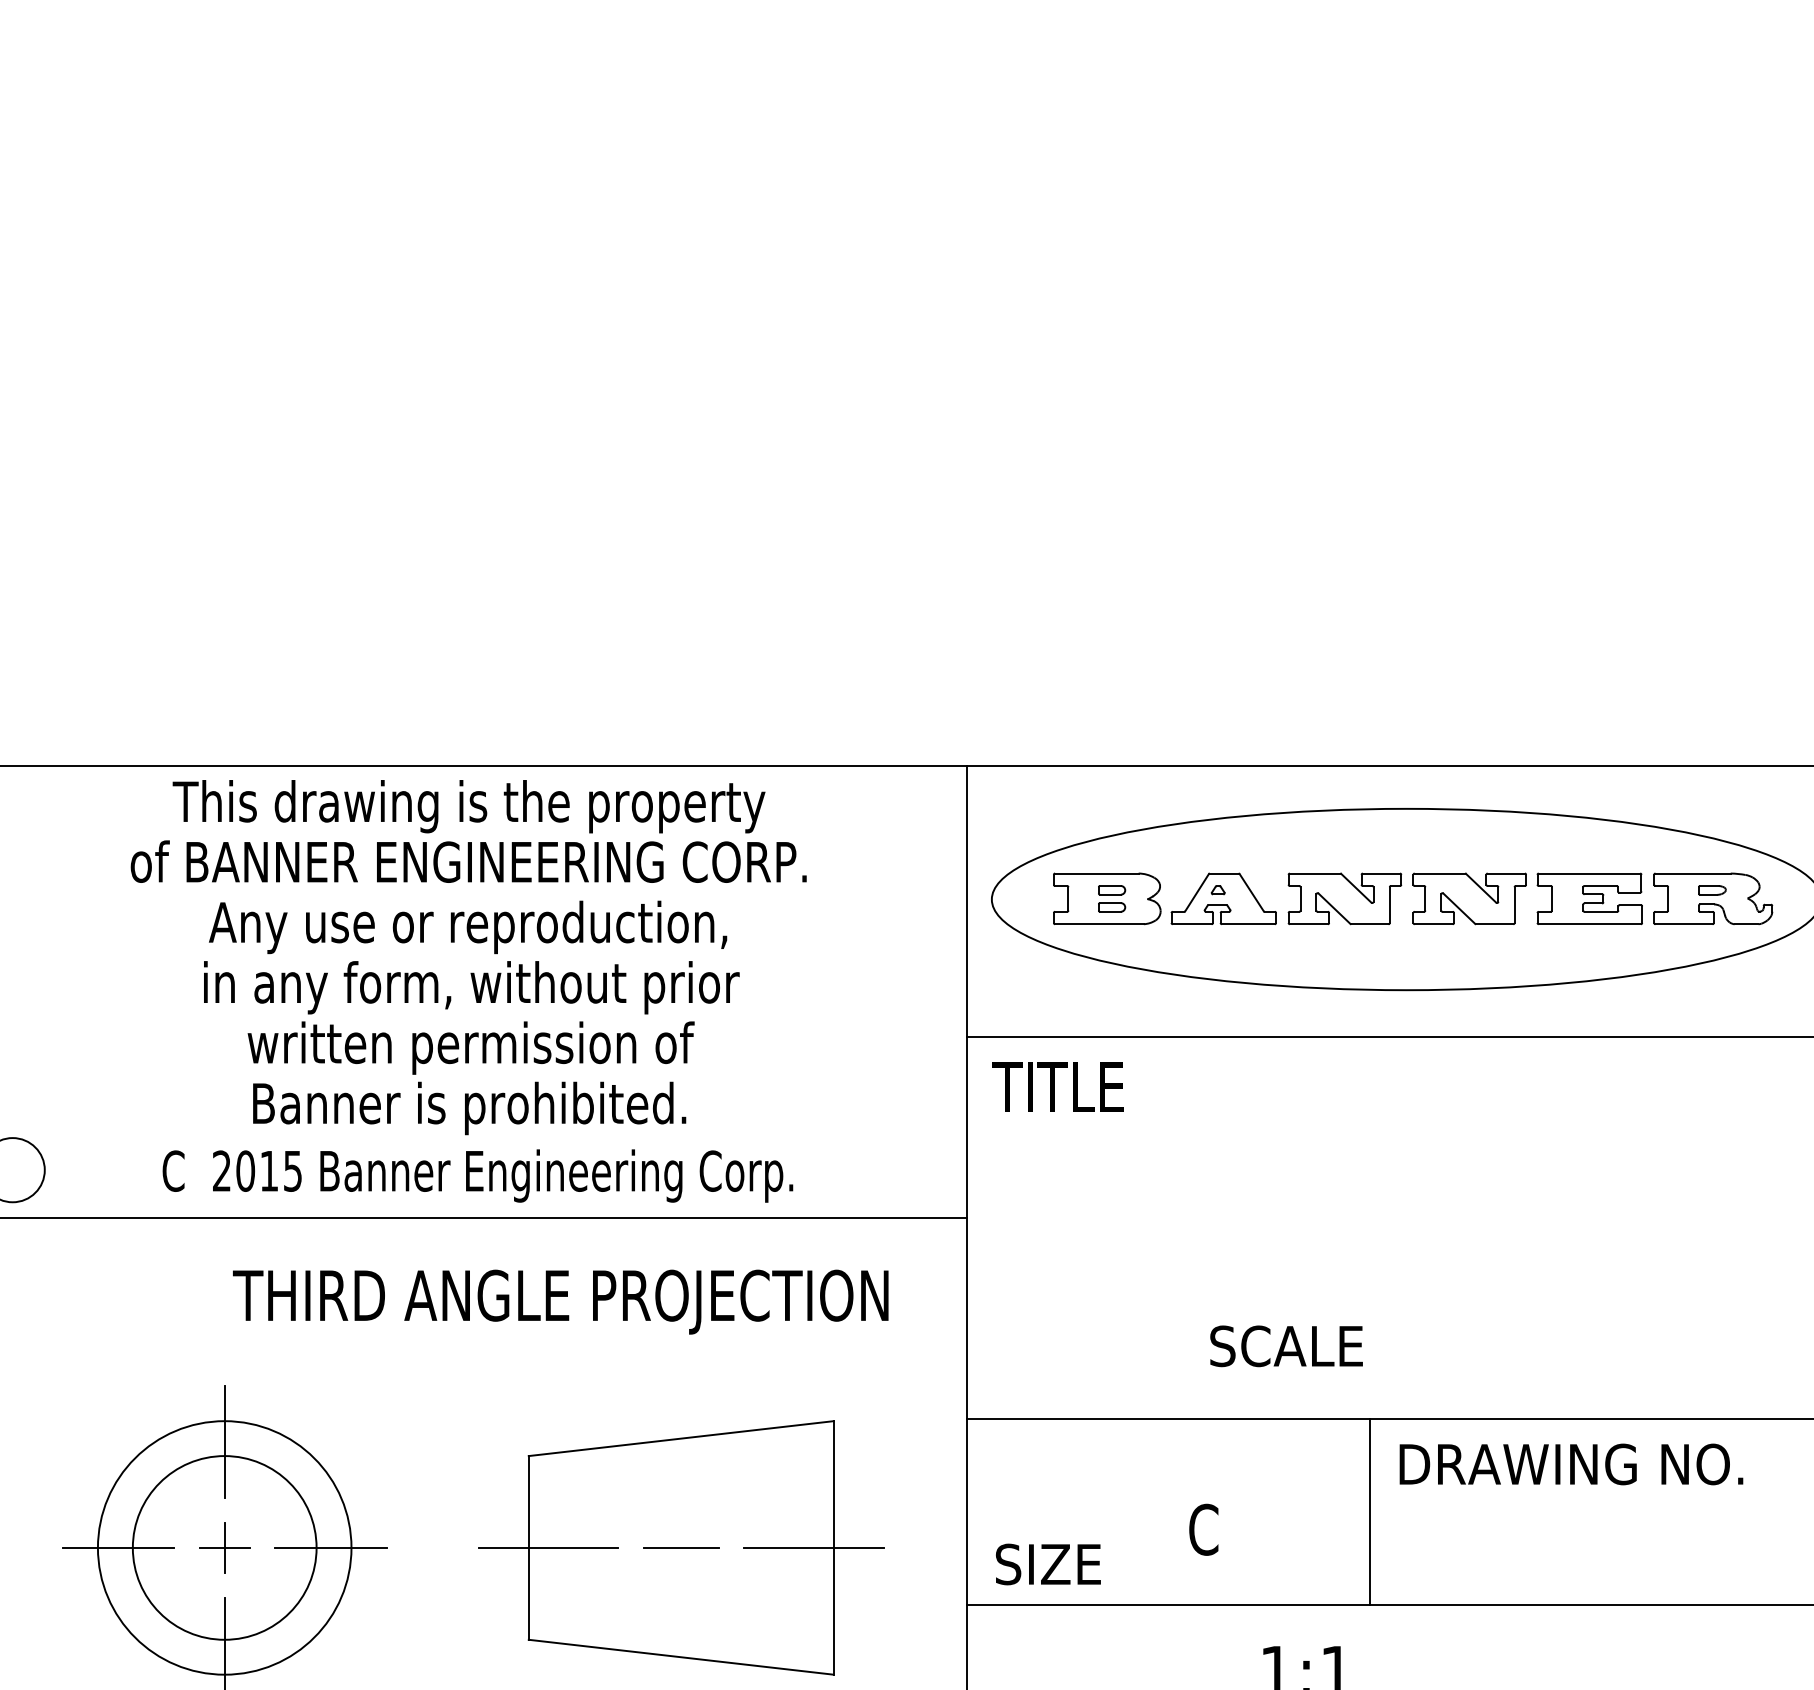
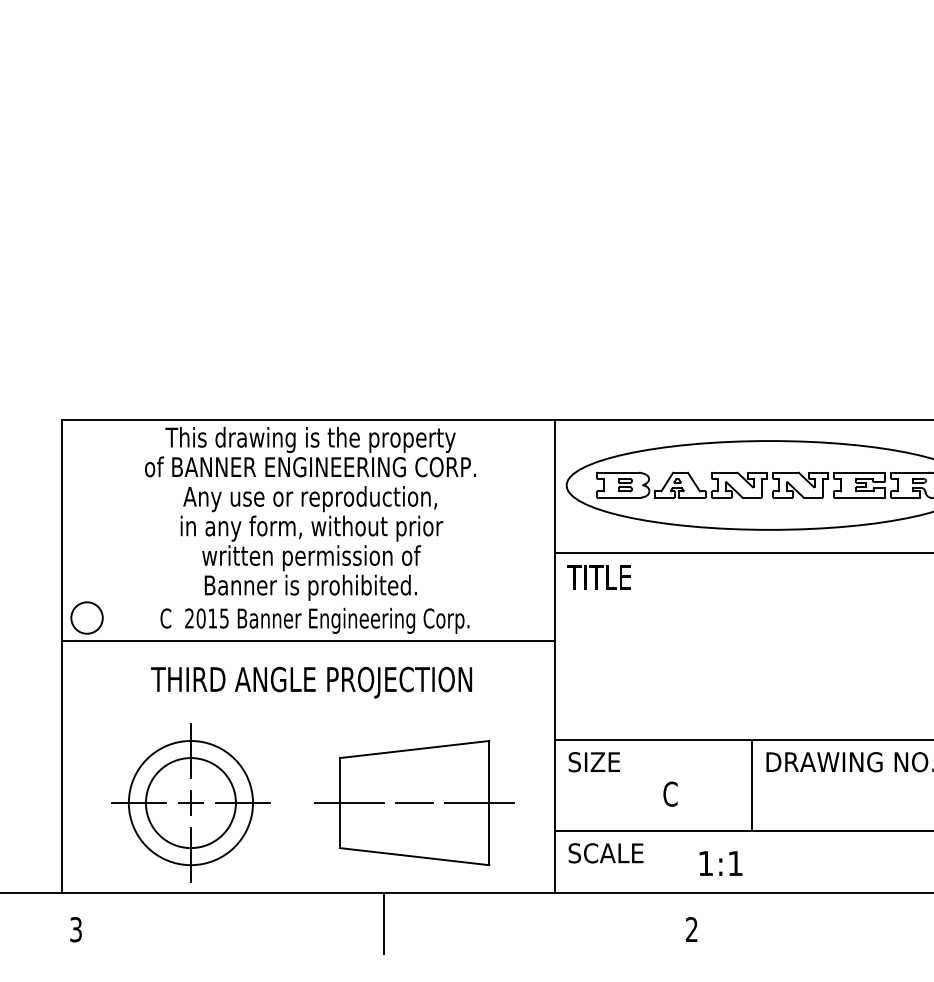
text: (560, 1301) -> (311, 682), moved
text: (1285, 1346) -> (605, 853), moved
text: (1048, 1565) -> (594, 762), moved

